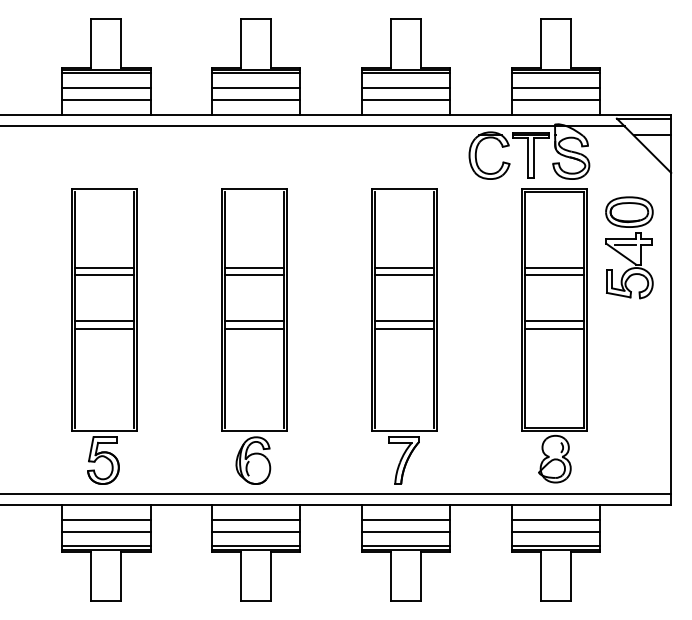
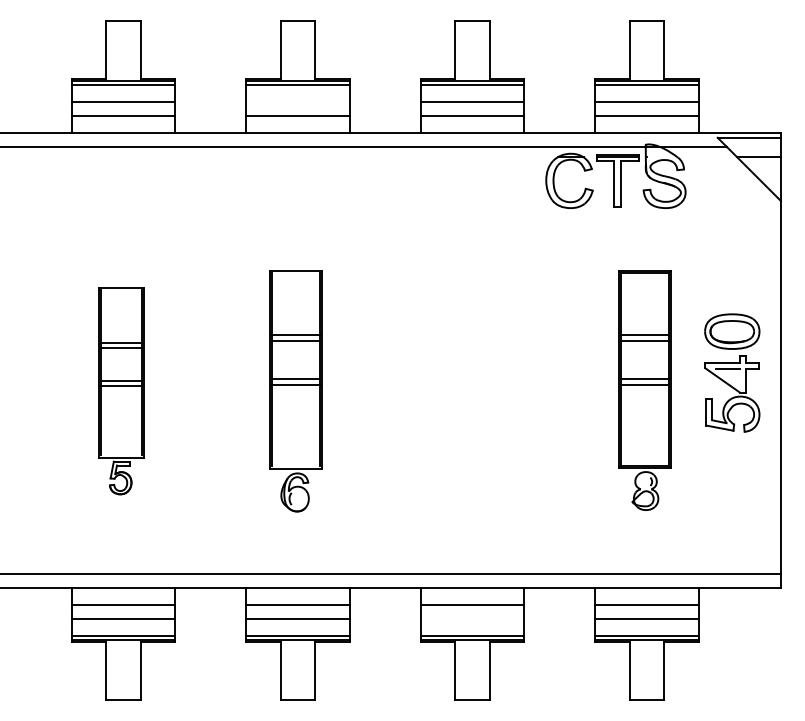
line: (255, 88) -> (297, 102), removed
part: (629, 247) -> (732, 372), moved
part: (554, 335) -> (645, 390), size x0.7
part: (104, 336) -> (121, 391), size x0.6
part: (254, 336) -> (296, 391), size x0.7
part: (404, 336) -> (470, 391), removed
line: (405, 531) -> (471, 618), removed

